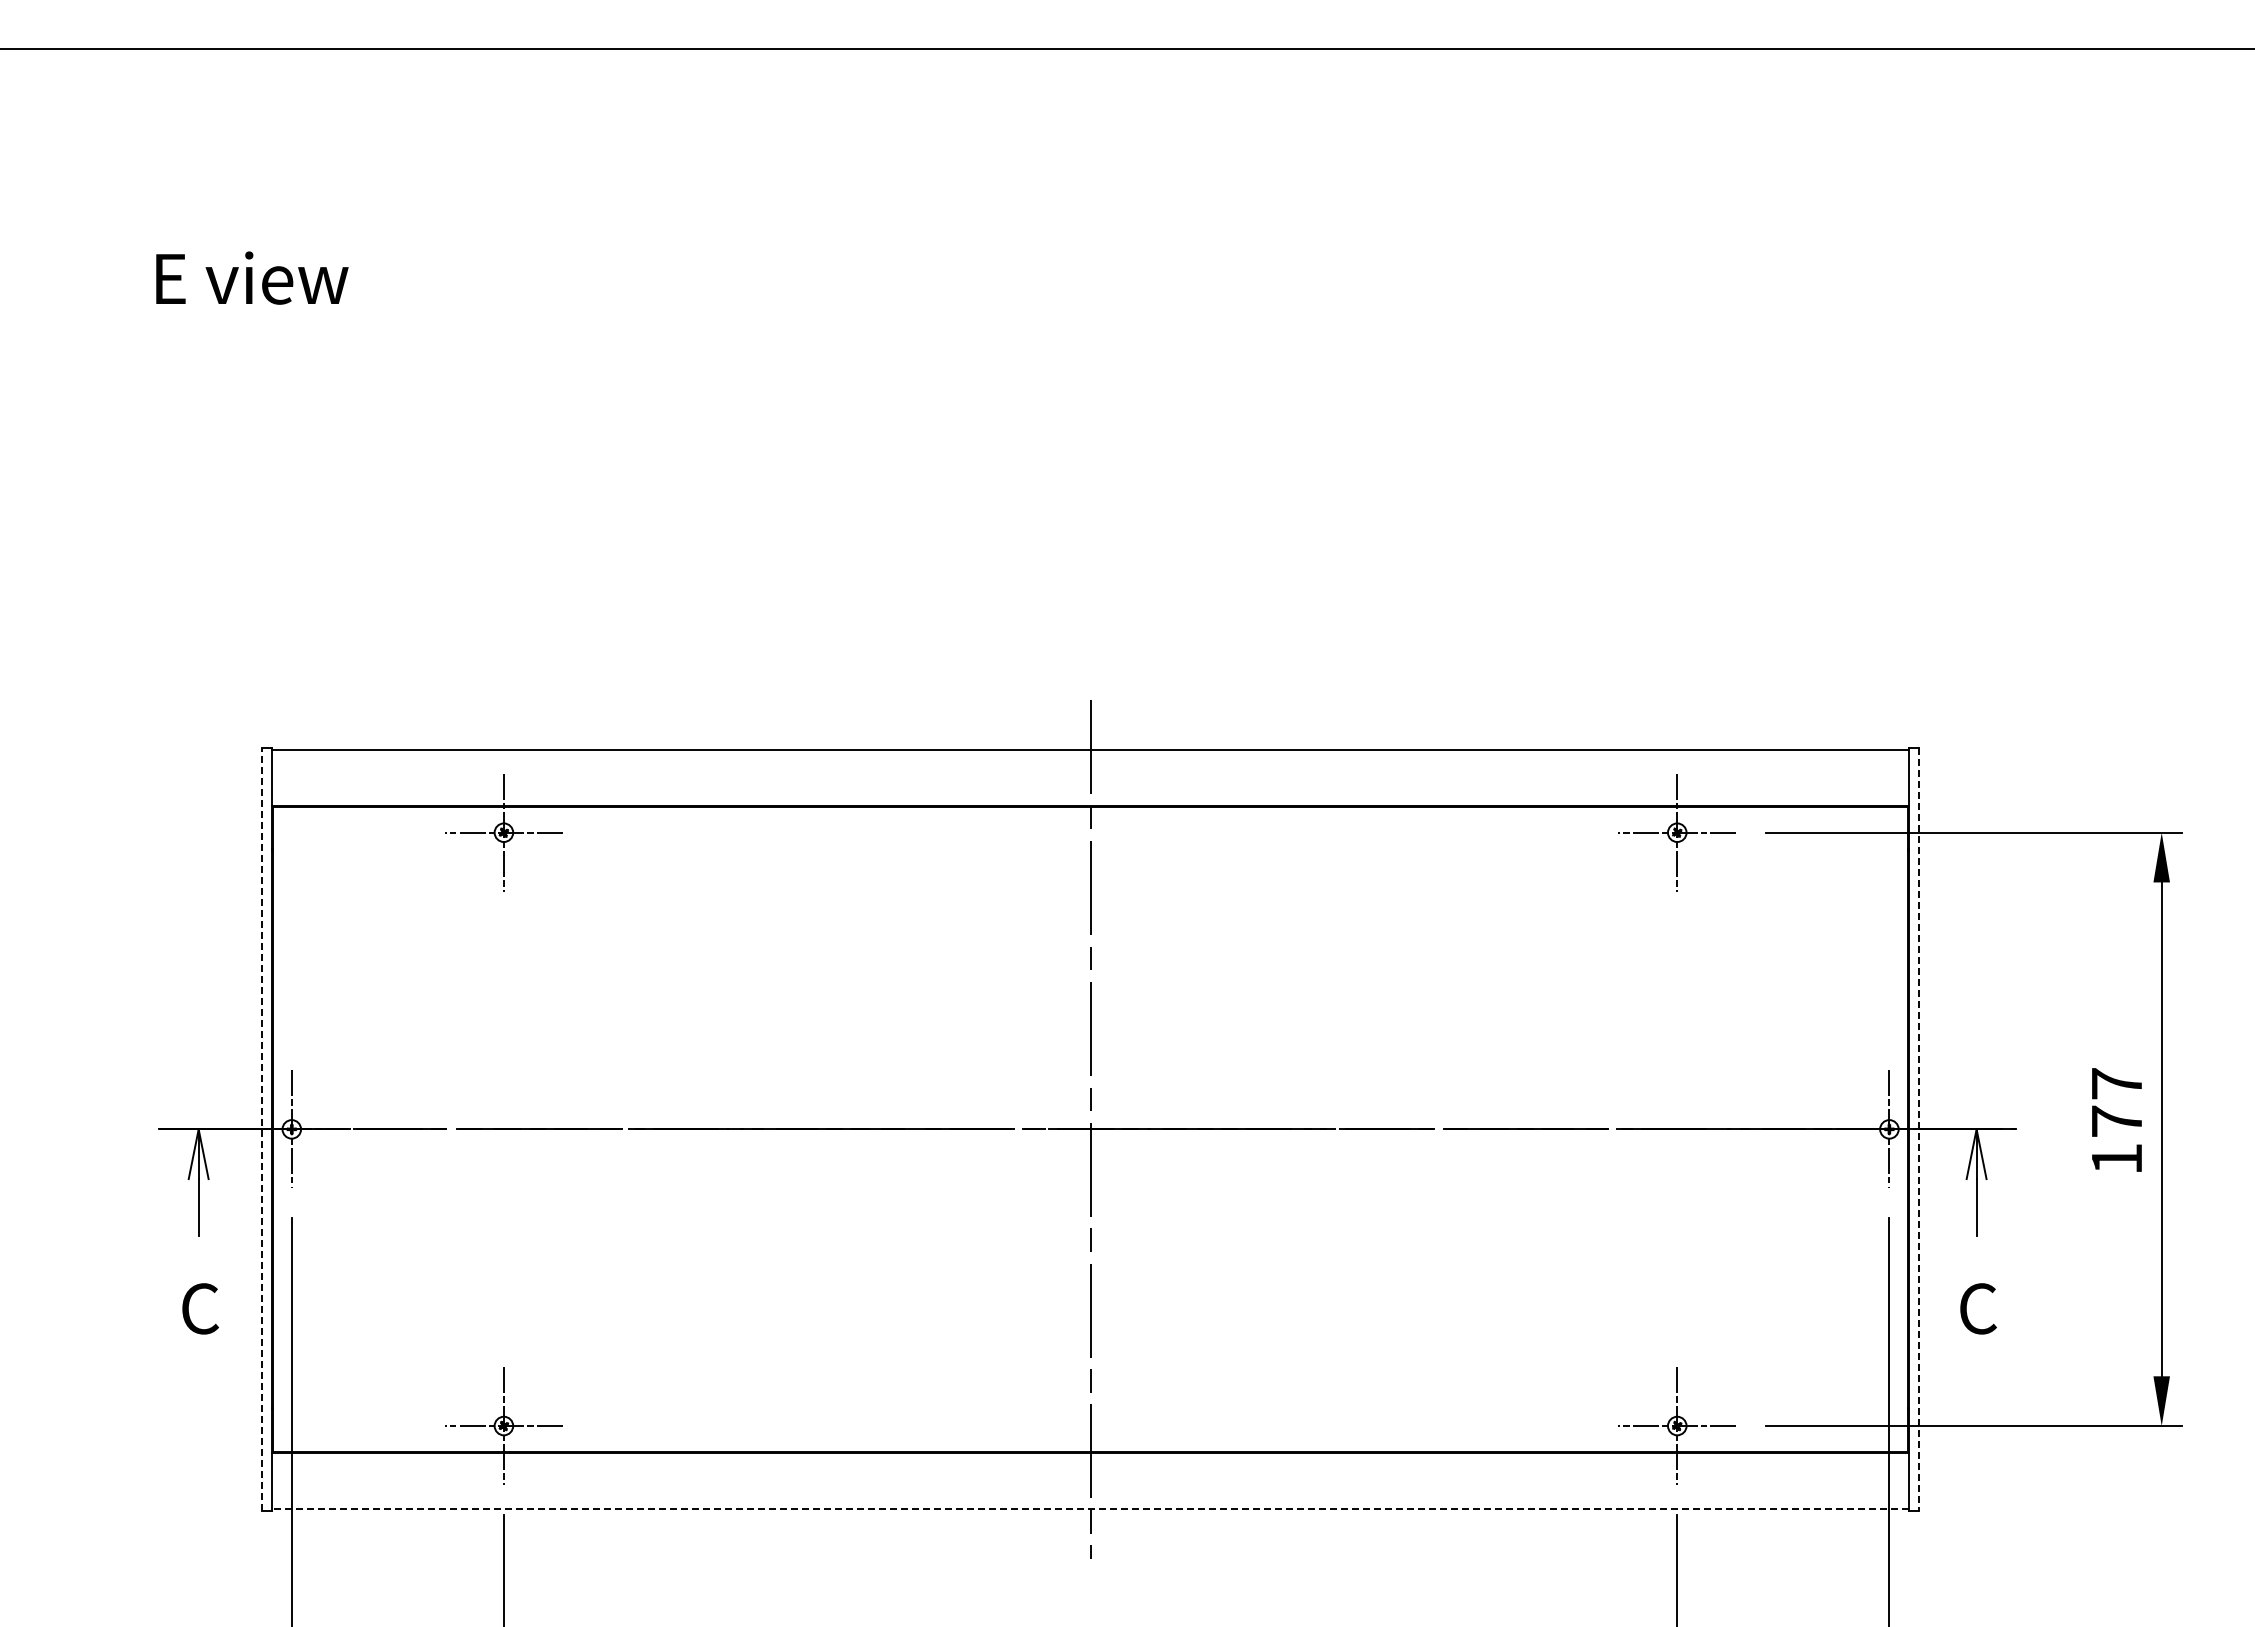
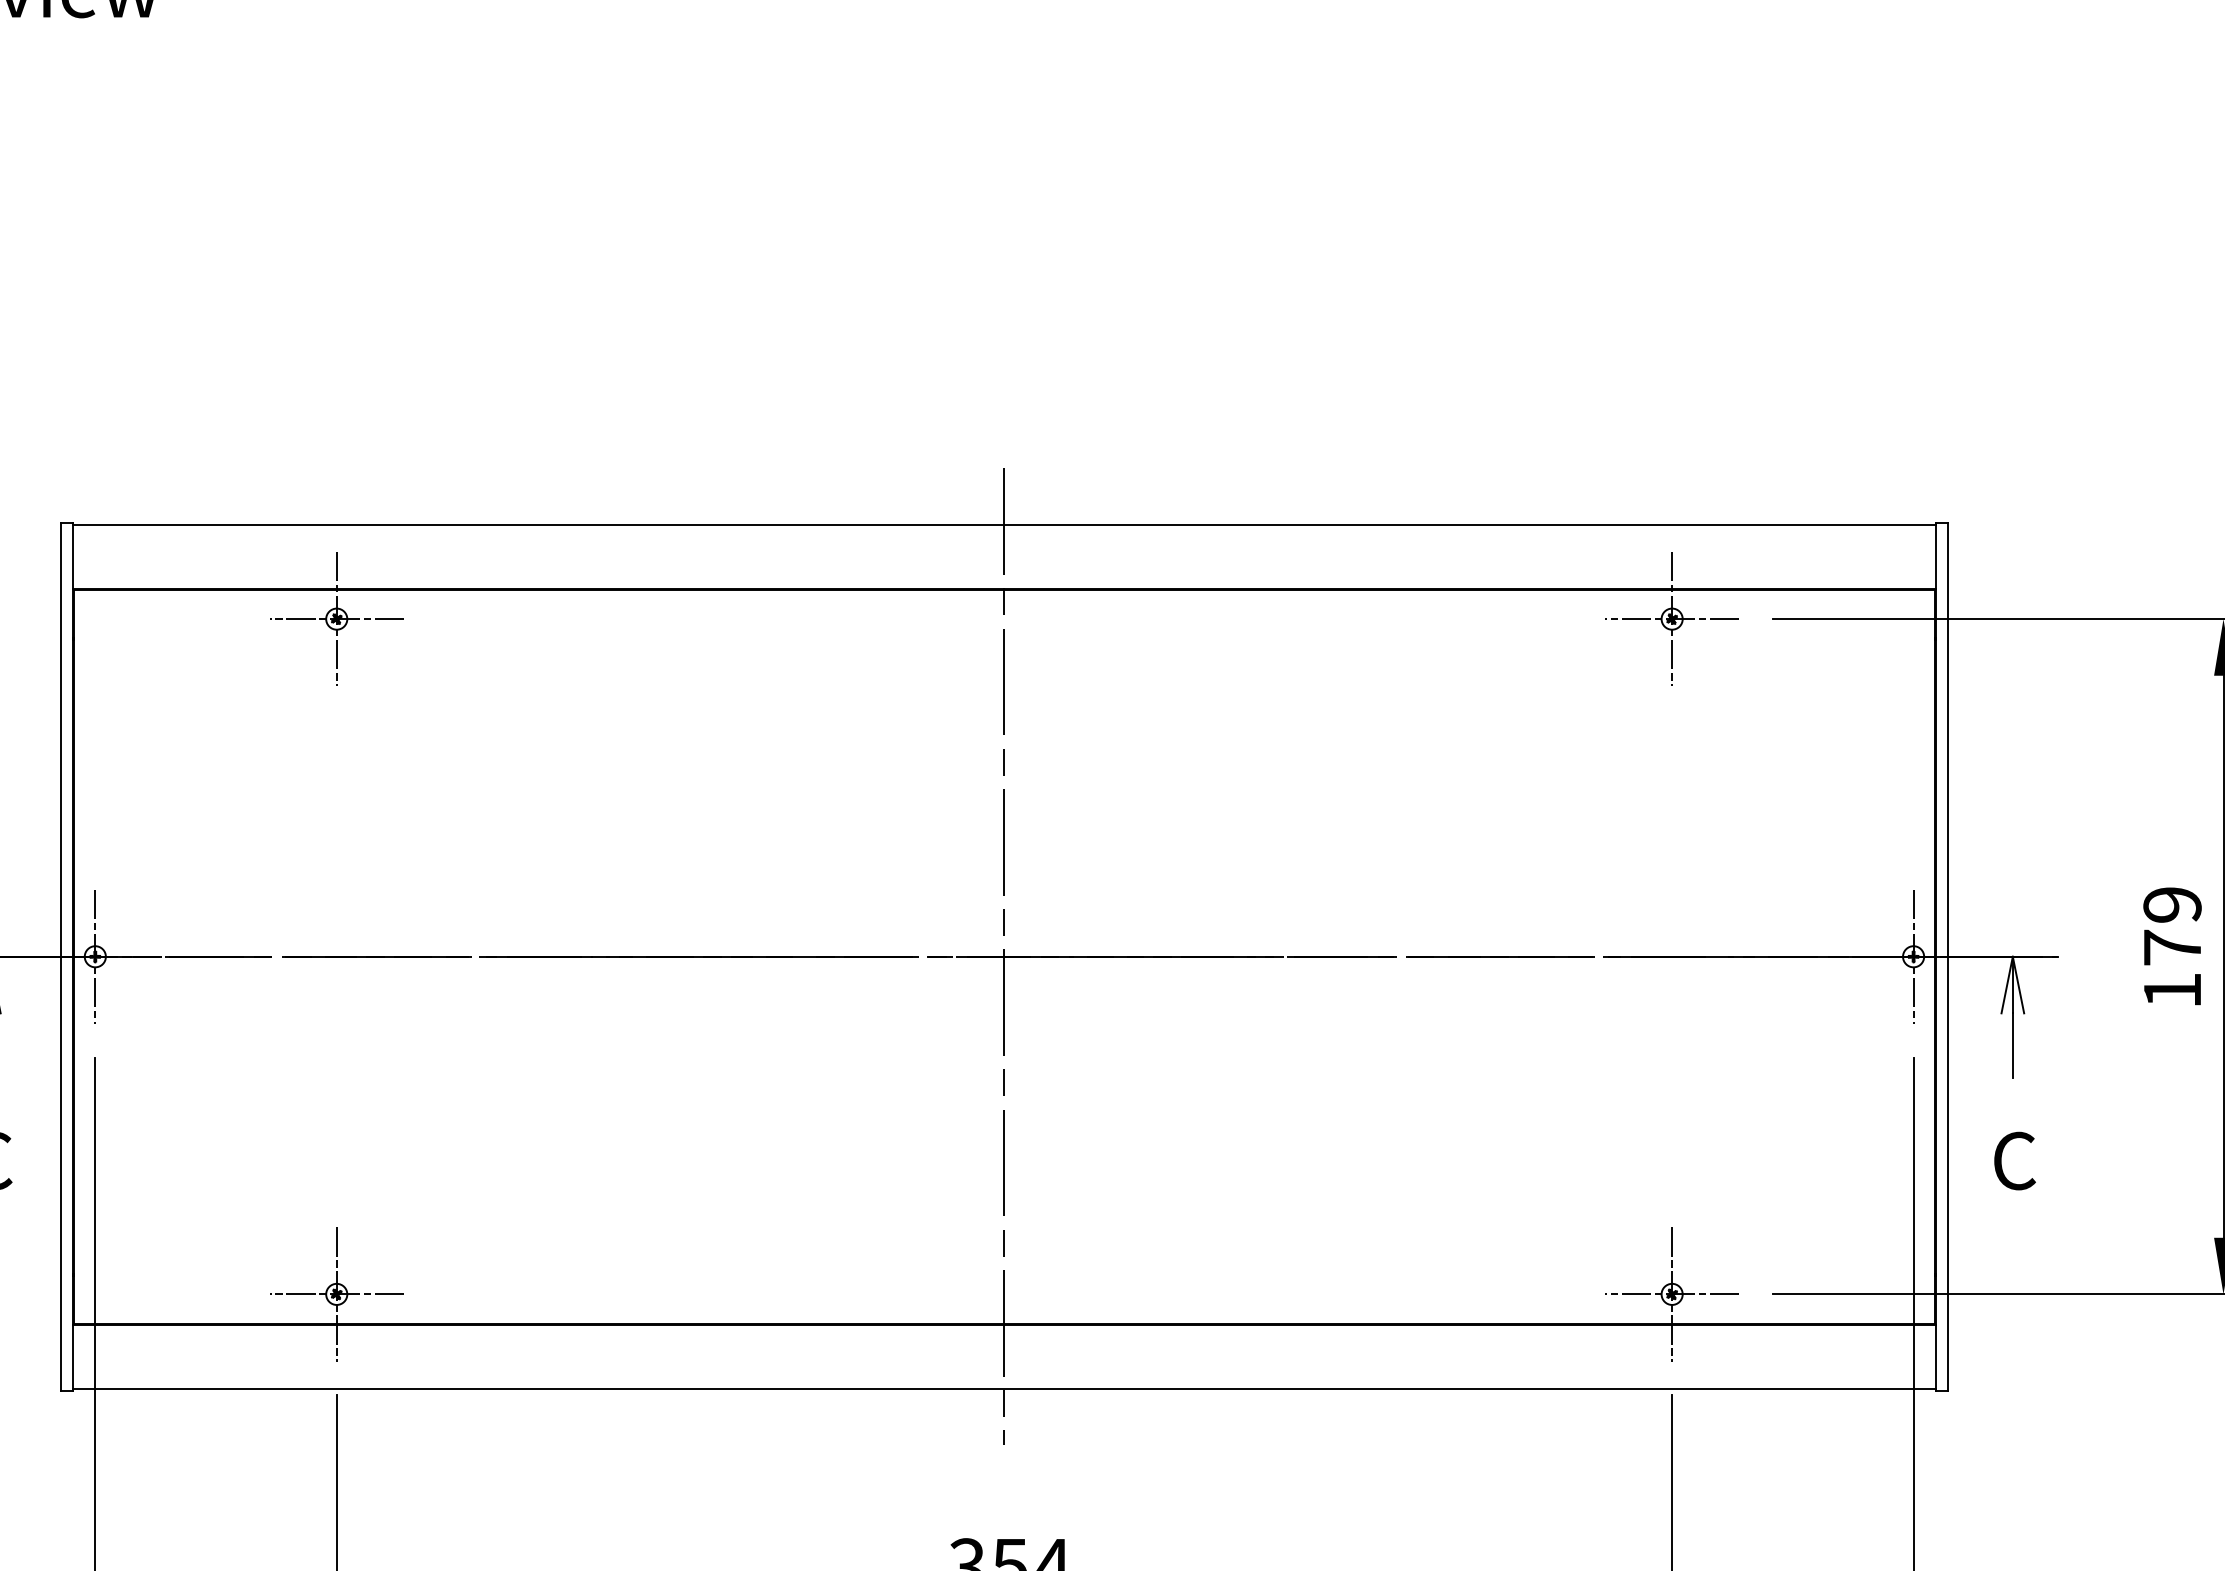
text: (2116, 1083) -> (2172, 904), 177 -> 179
line: (261, 1128) -> (60, 955), dashed -> solid
line: (1919, 1129) -> (1947, 956), dashed -> solid
line: (1090, 1508) -> (1004, 1388), dashed -> solid

